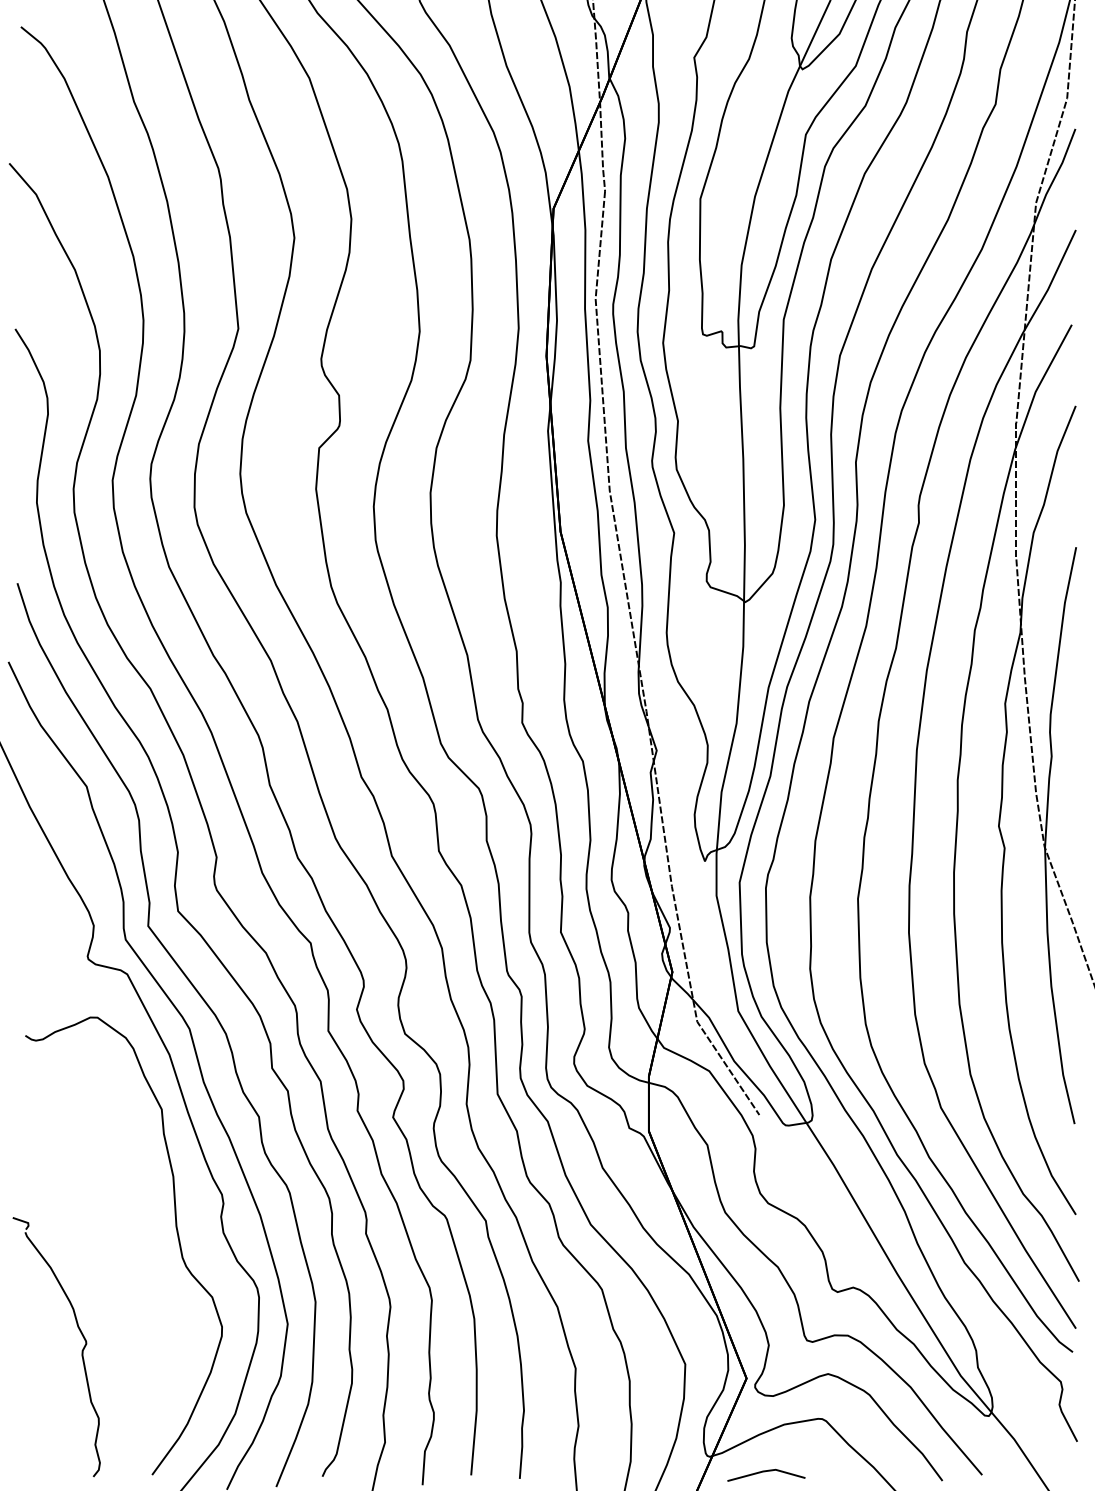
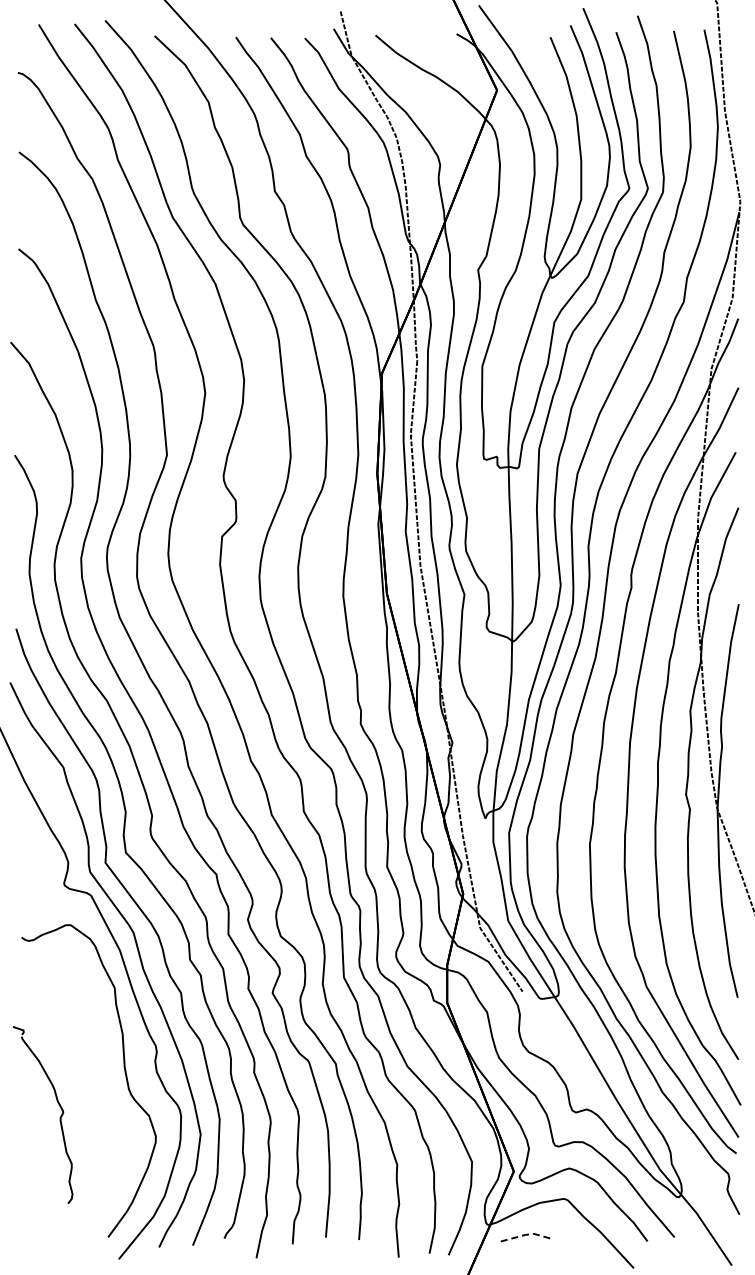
part: (80, 1350) -> (59, 1117), moved
line: (768, 1470) -> (528, 1234), solid -> dashed

